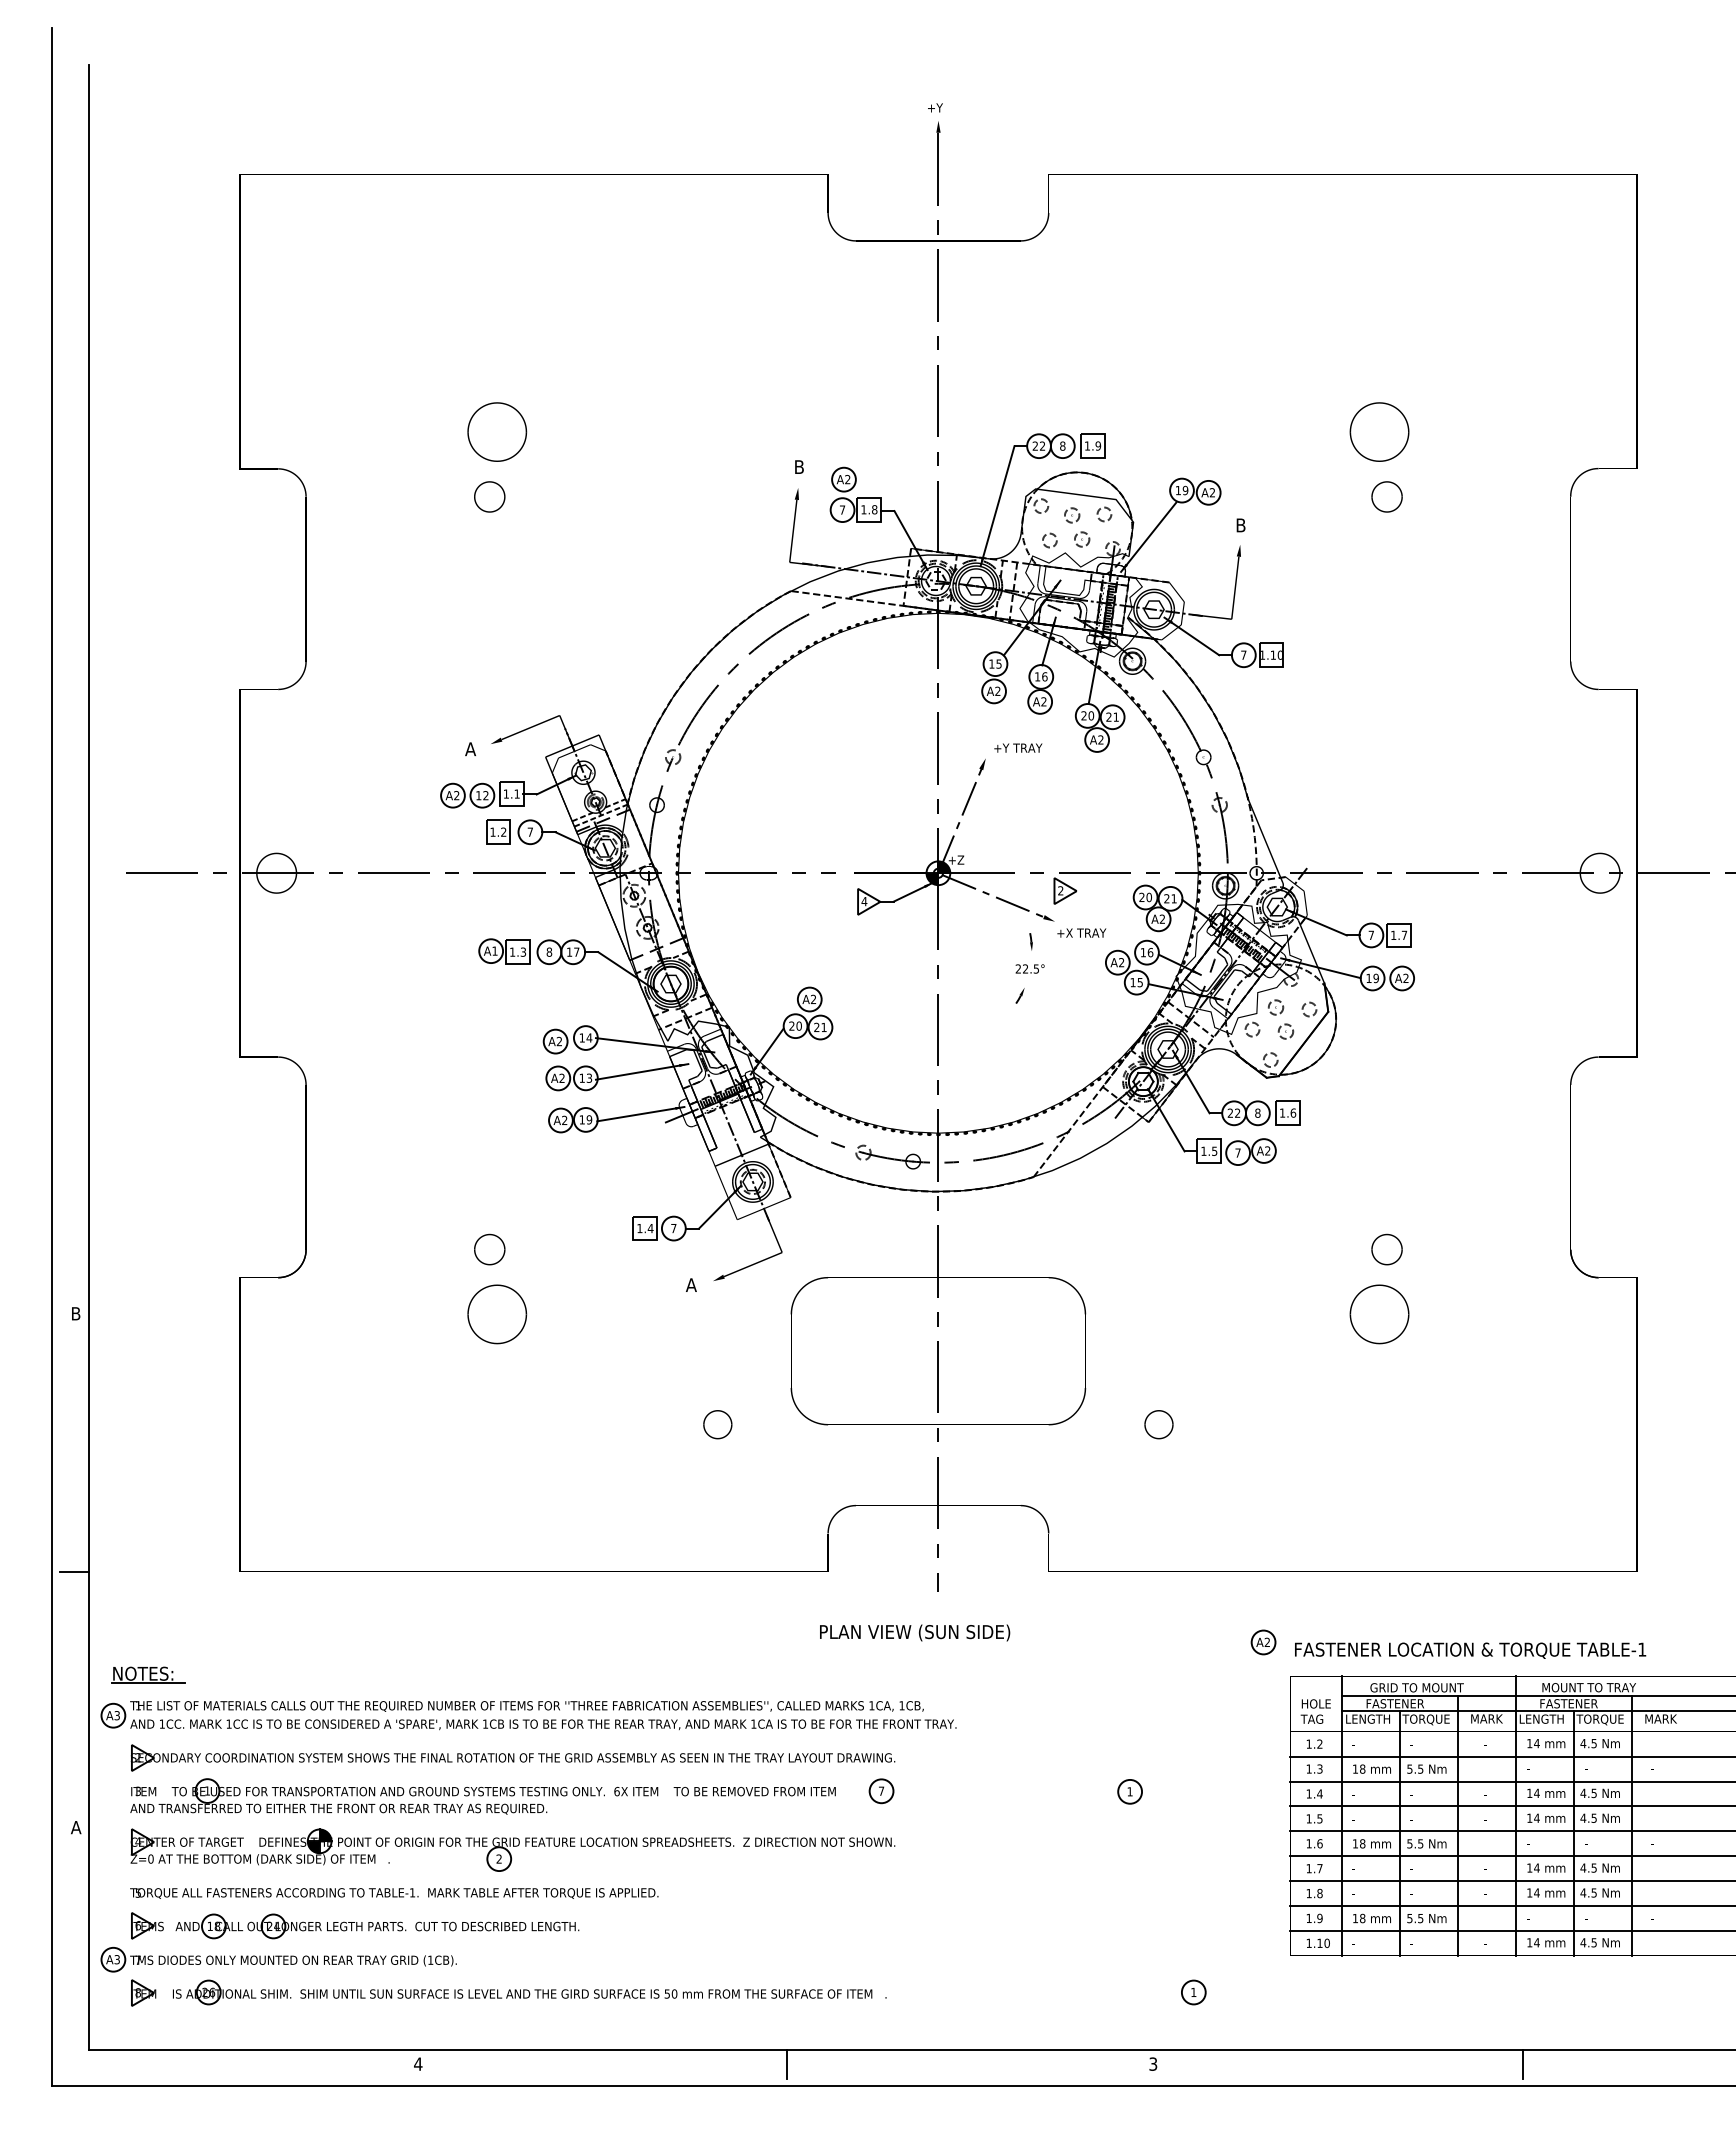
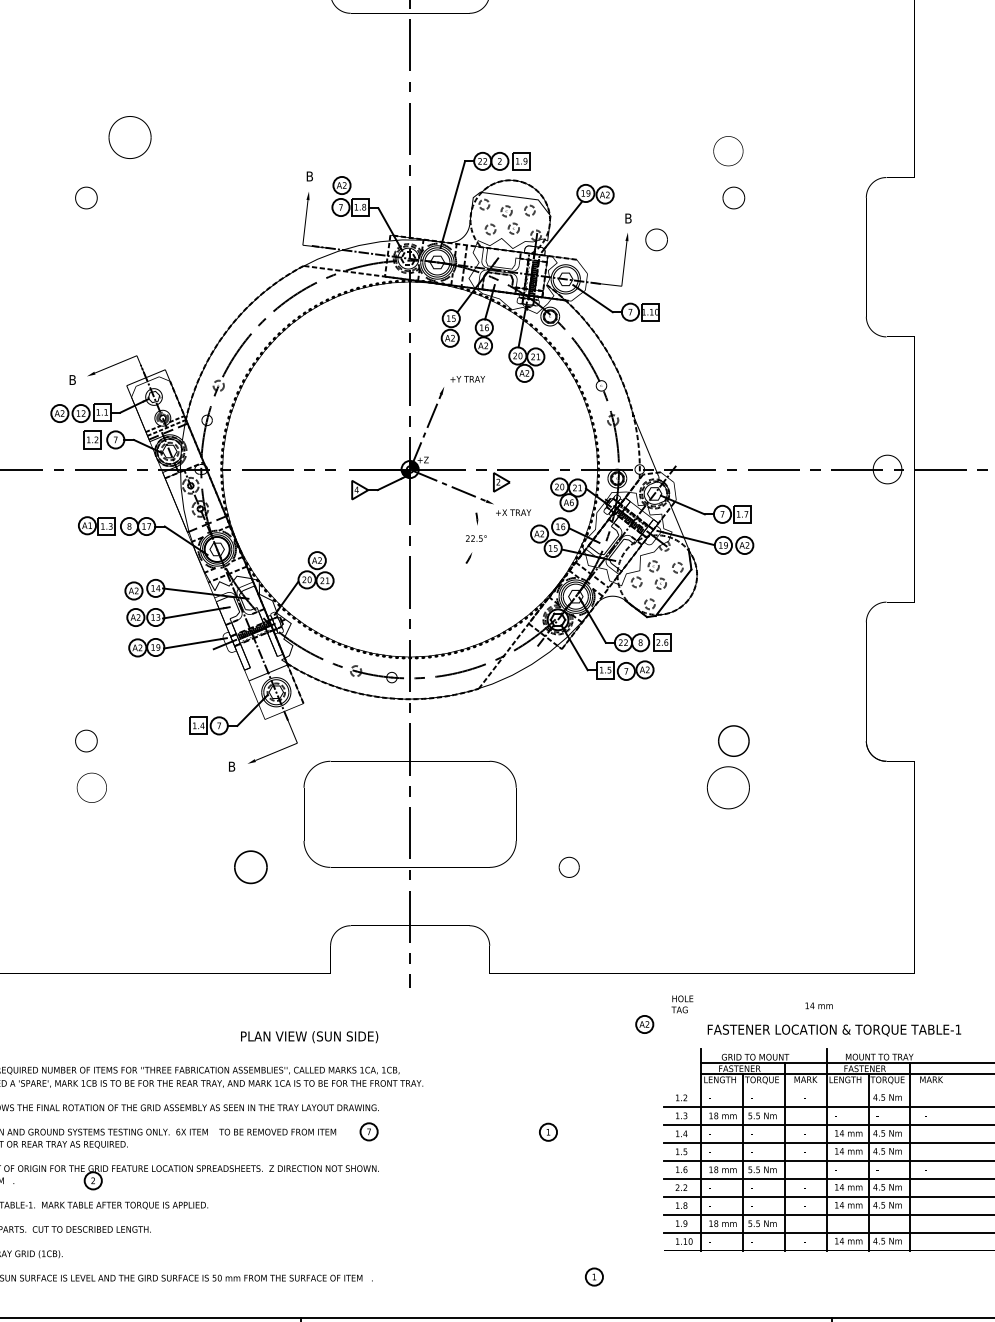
part: (497, 431) -> (130, 137), moved
part: (1379, 431) -> (728, 150), size x0.7
text: (1062, 445) -> (499, 160), 8 -> 2
part: (1279, 554) -> (656, 239), added
text: (470, 749) -> (72, 380), A -> B
text: (1162, 918) -> (571, 502), A2 -> A6
text: (1281, 1112) -> (657, 642), 1.6 -> 2.6
part: (1386, 1249) -> (733, 740), size x1.4
text: (690, 1284) -> (231, 766), A -> B
part: (497, 1314) -> (92, 787), size x0.7
part: (717, 1424) -> (250, 867), size x1.6
text: (915, 1632) -> (309, 1036), moved
text: (1470, 1650) -> (834, 1030), moved
text: (1315, 1711) -> (682, 1004), moved
text: (1546, 1743) -> (819, 1005), moved
text: (1314, 1868) -> (681, 1187), 1.7 -> 2.2

